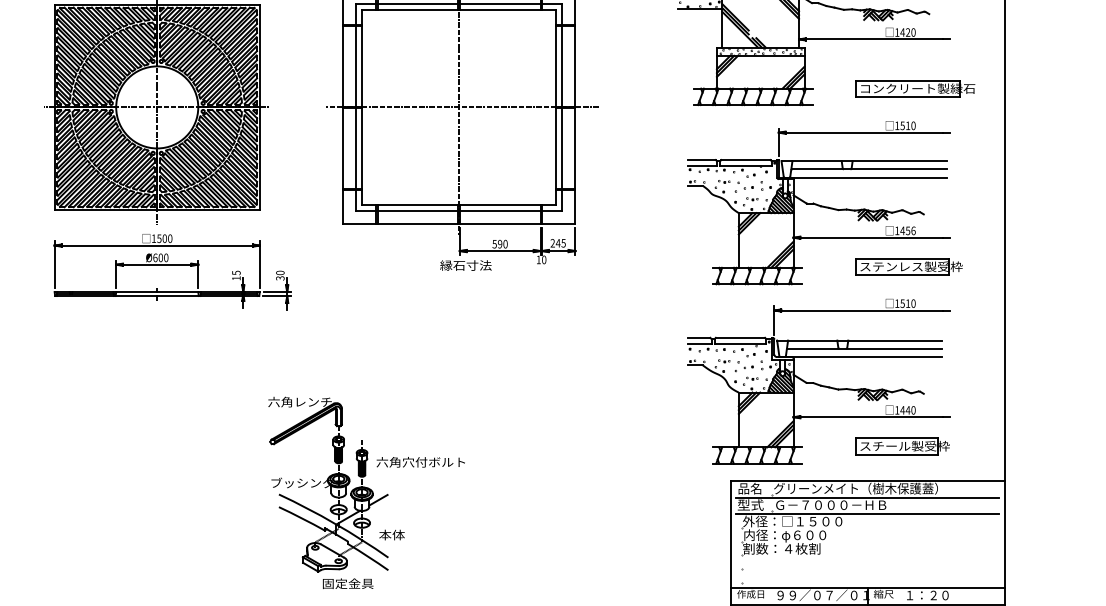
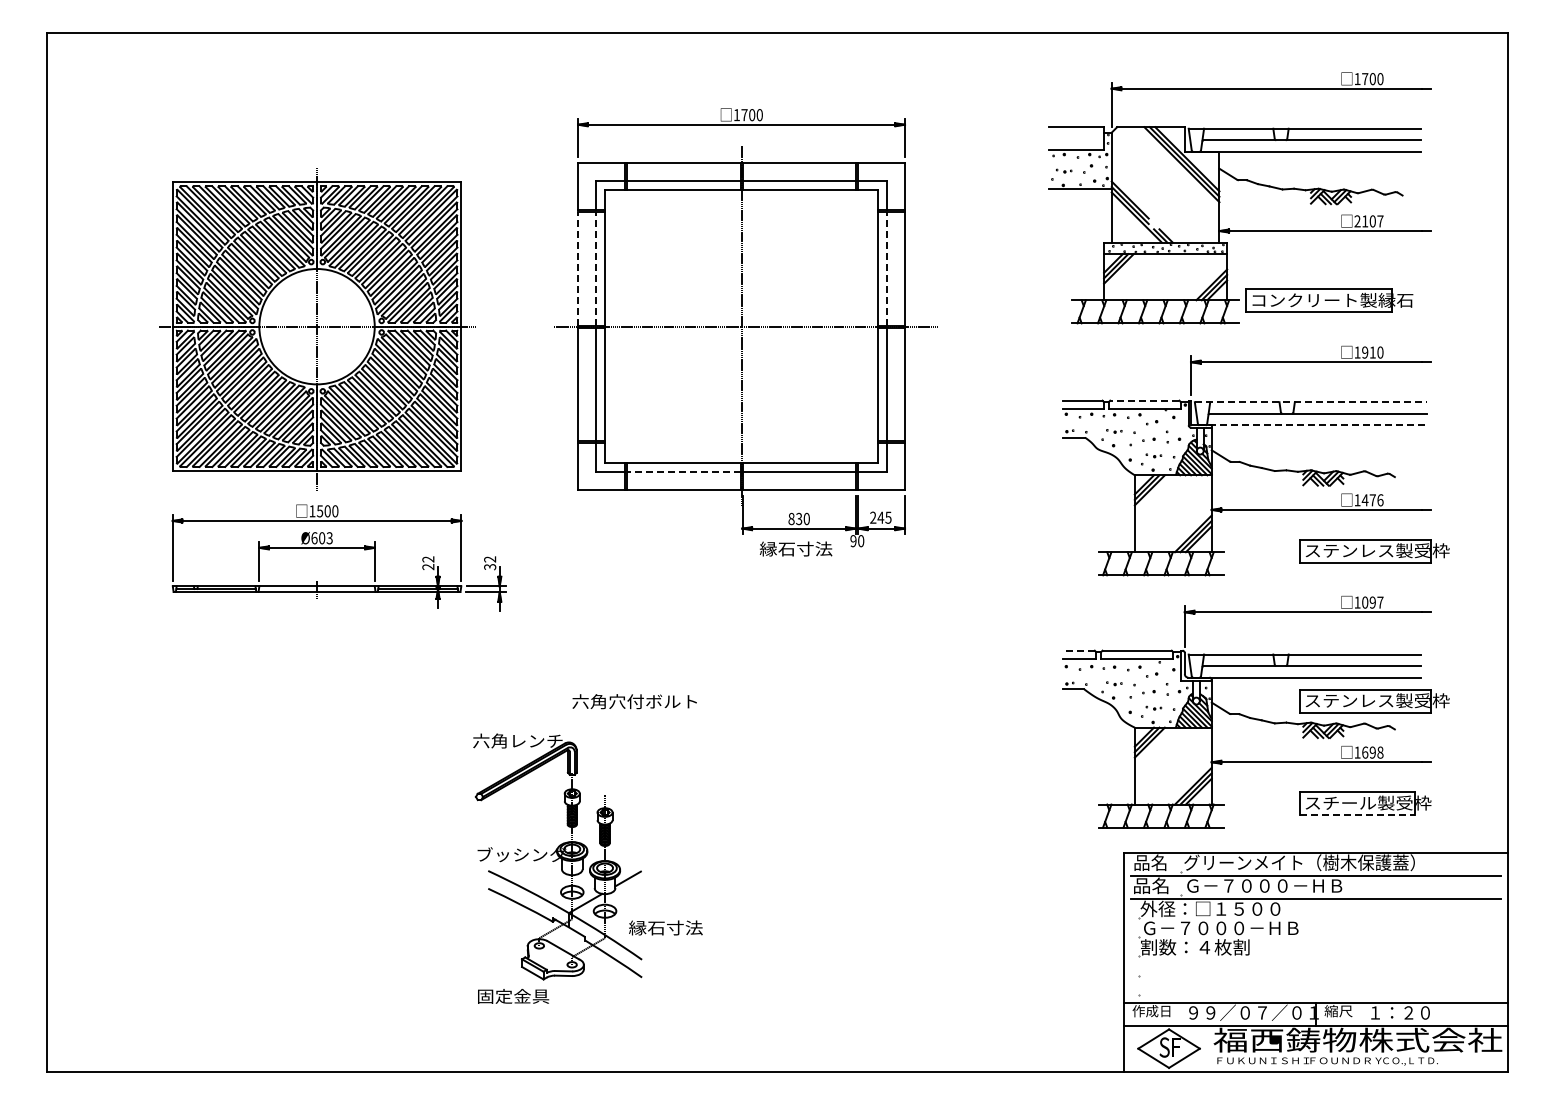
text: (905, 32) -> (1368, 221), 1420 -> 2107
line: (343, 66) -> (578, 269), solid -> dashed
line: (355, 66) -> (596, 269), solid -> dashed
line: (562, 66) -> (886, 269), solid -> dashed
part: (915, 88) -> (1329, 300), moved
text: (902, 125) -> (1365, 352), 1510 -> 1910
line: (745, 159) -> (1144, 400), solid -> dashed
line: (864, 161) -> (1311, 402), solid -> dashed
line: (865, 177) -> (1312, 425), solid -> dashed
line: (417, 210) -> (683, 471), solid -> dashed
text: (907, 231) -> (1372, 500), 1456 -> 1476
text: (497, 243) -> (795, 518), 590 -> 830
text: (166, 258) -> (329, 538), Ø600 -> Ø603
text: (538, 260) -> (853, 541), 10 -> 90
text: (465, 265) -> (795, 548), moved
text: (280, 273) -> (490, 559), 30 -> 32
text: (236, 275) -> (428, 563), 15 -> 22
text: (907, 303) -> (1372, 602), 1510 -> 1097
line: (699, 337) -> (1079, 650), solid -> dashed
part: (909, 373) -> (1374, 701), added
text: (907, 410) -> (1372, 752), 1440 -> 1698
line: (897, 455) -> (1357, 815), solid -> dashed
text: (420, 462) -> (634, 701), moved
text: (750, 504) -> (1151, 885), 型式 -> 品名
text: (405, 534) -> (665, 927), 本体 -> 縁石寸法
text: (799, 535) -> (1220, 928), 内径：φ６００ -> Ｇ－７０００－ＨＢ
text: (348, 583) -> (513, 996), moved

